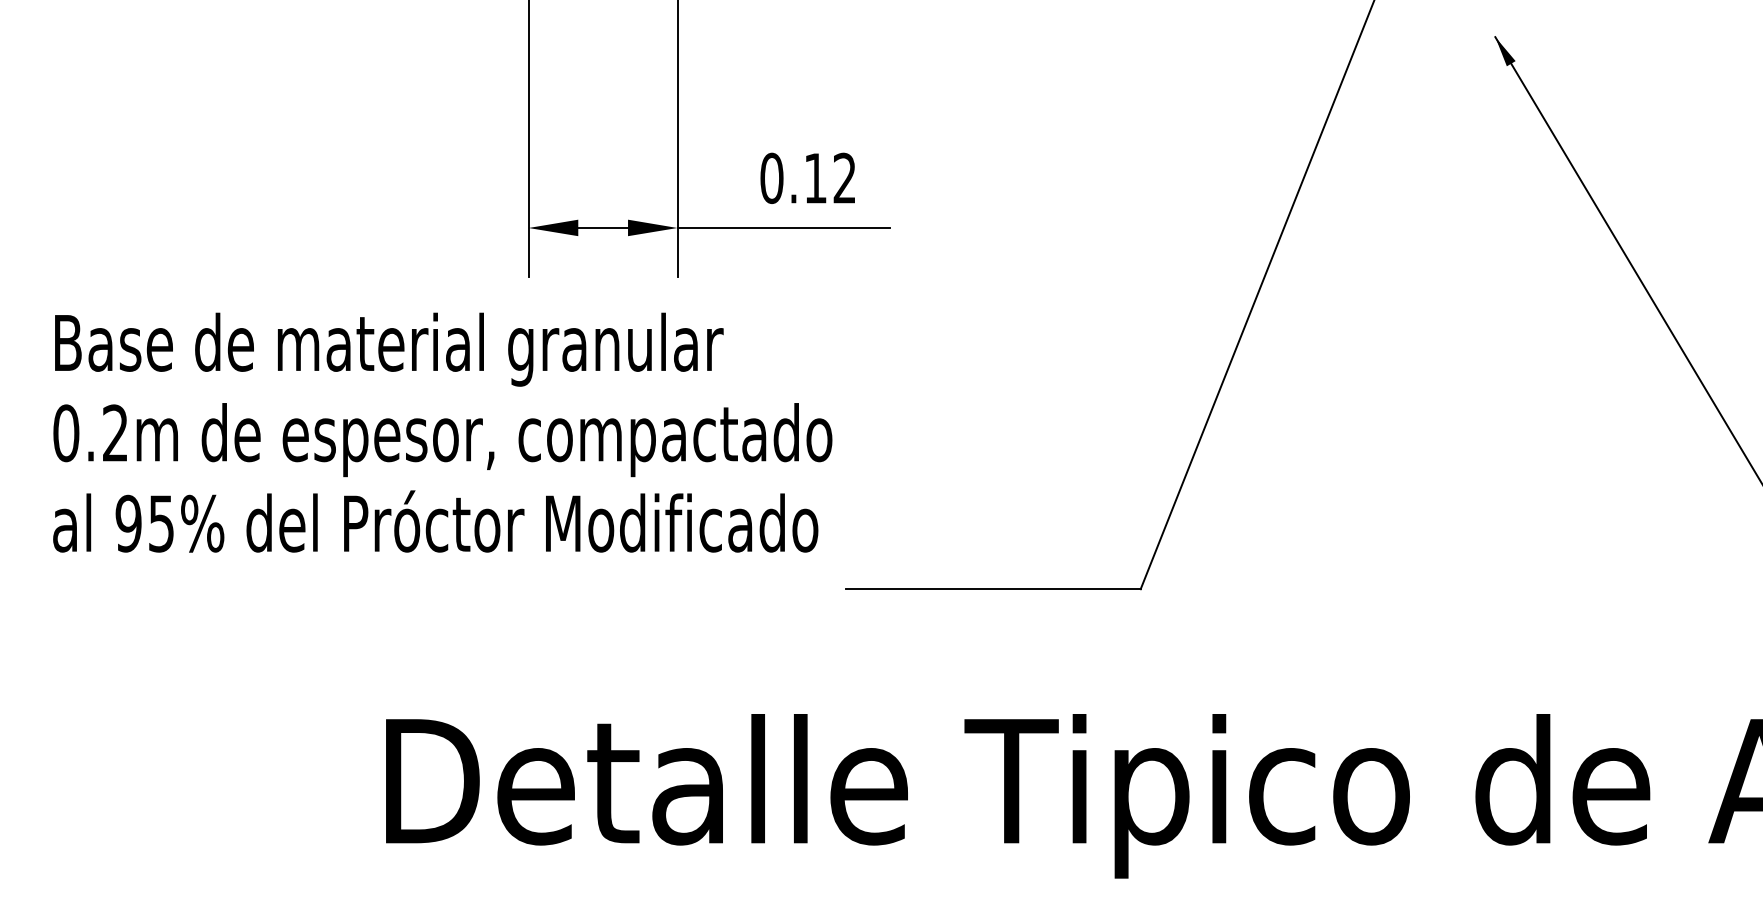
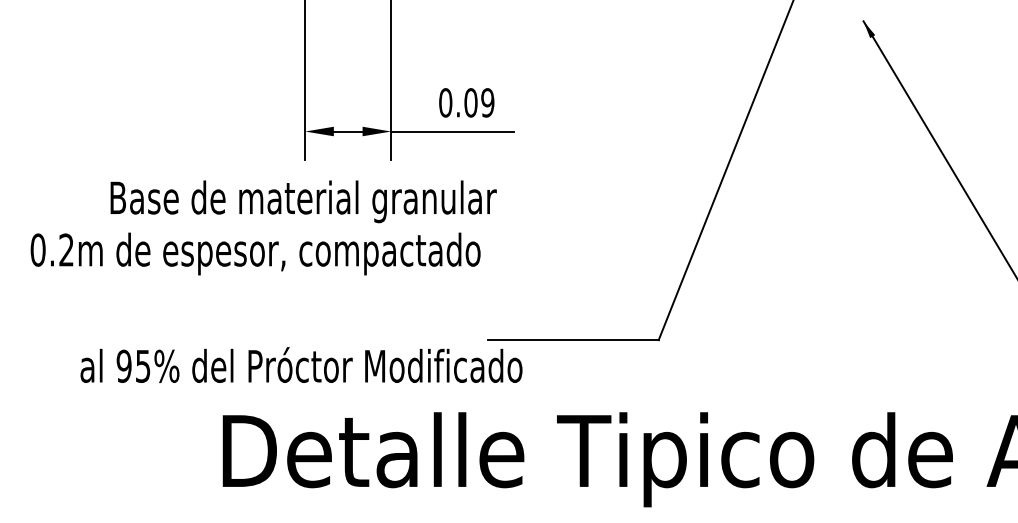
text: (830, 177) -> (479, 102), 0.12 -> 0.09
text: (388, 349) -> (303, 201), moved
text: (435, 520) -> (301, 364), moved

